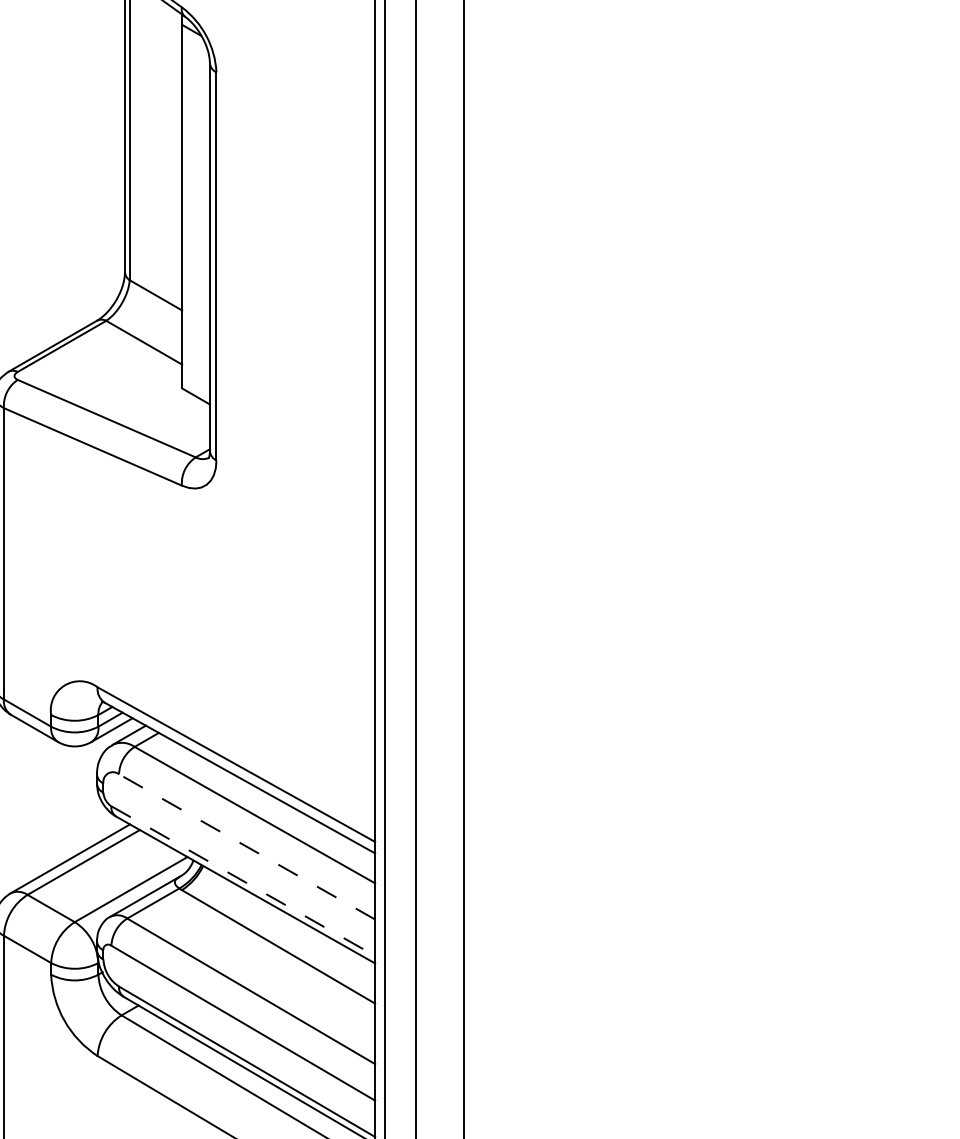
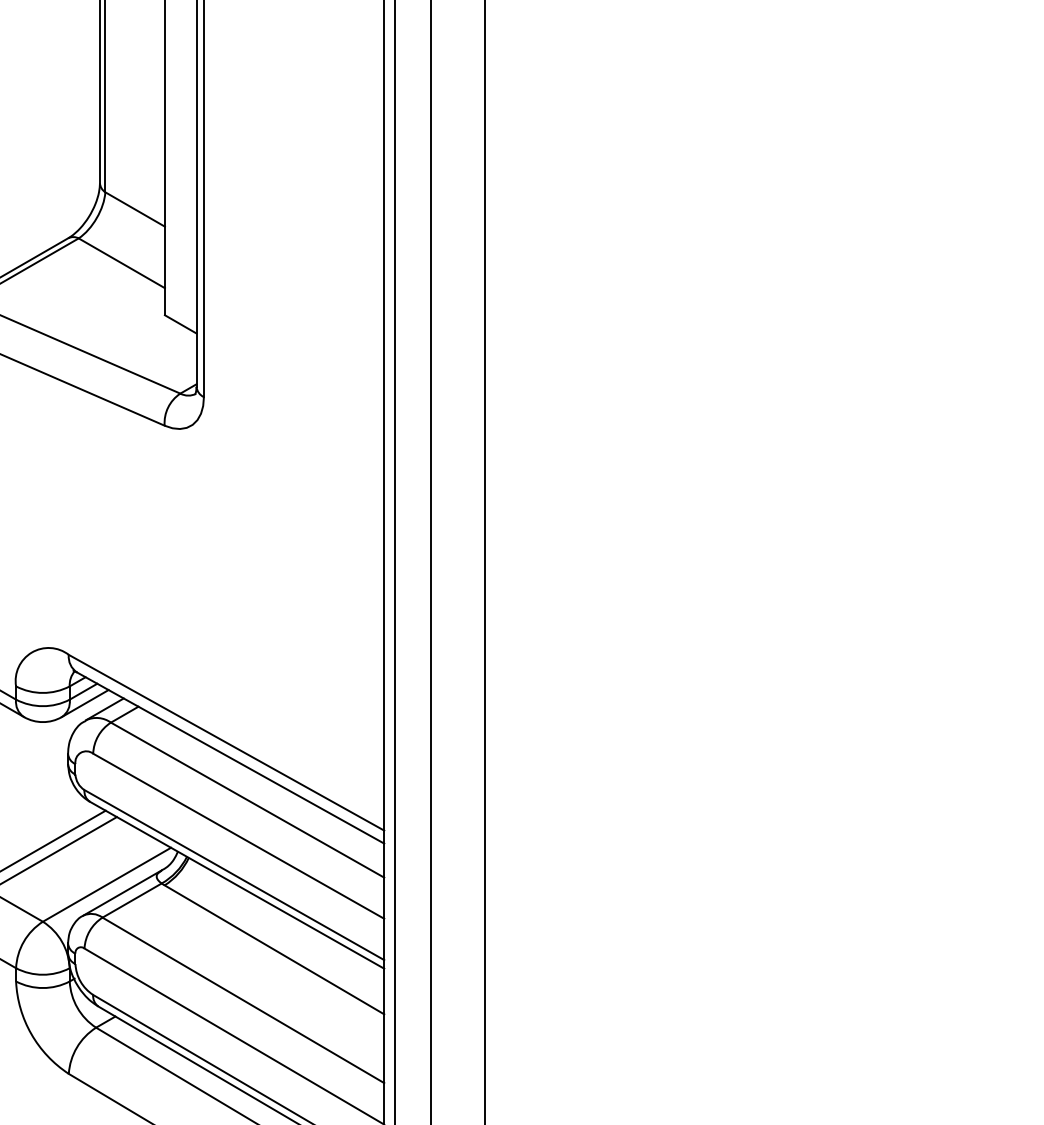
line: (246, 846) -> (238, 835), dashed -> solid
line: (243, 881) -> (234, 875), dashed -> solid

